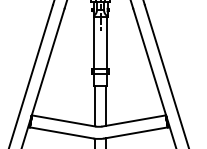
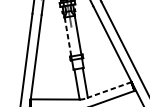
line: (93, 43) -> (67, 37), solid -> dashed
line: (133, 121) -> (107, 90), solid -> dashed

